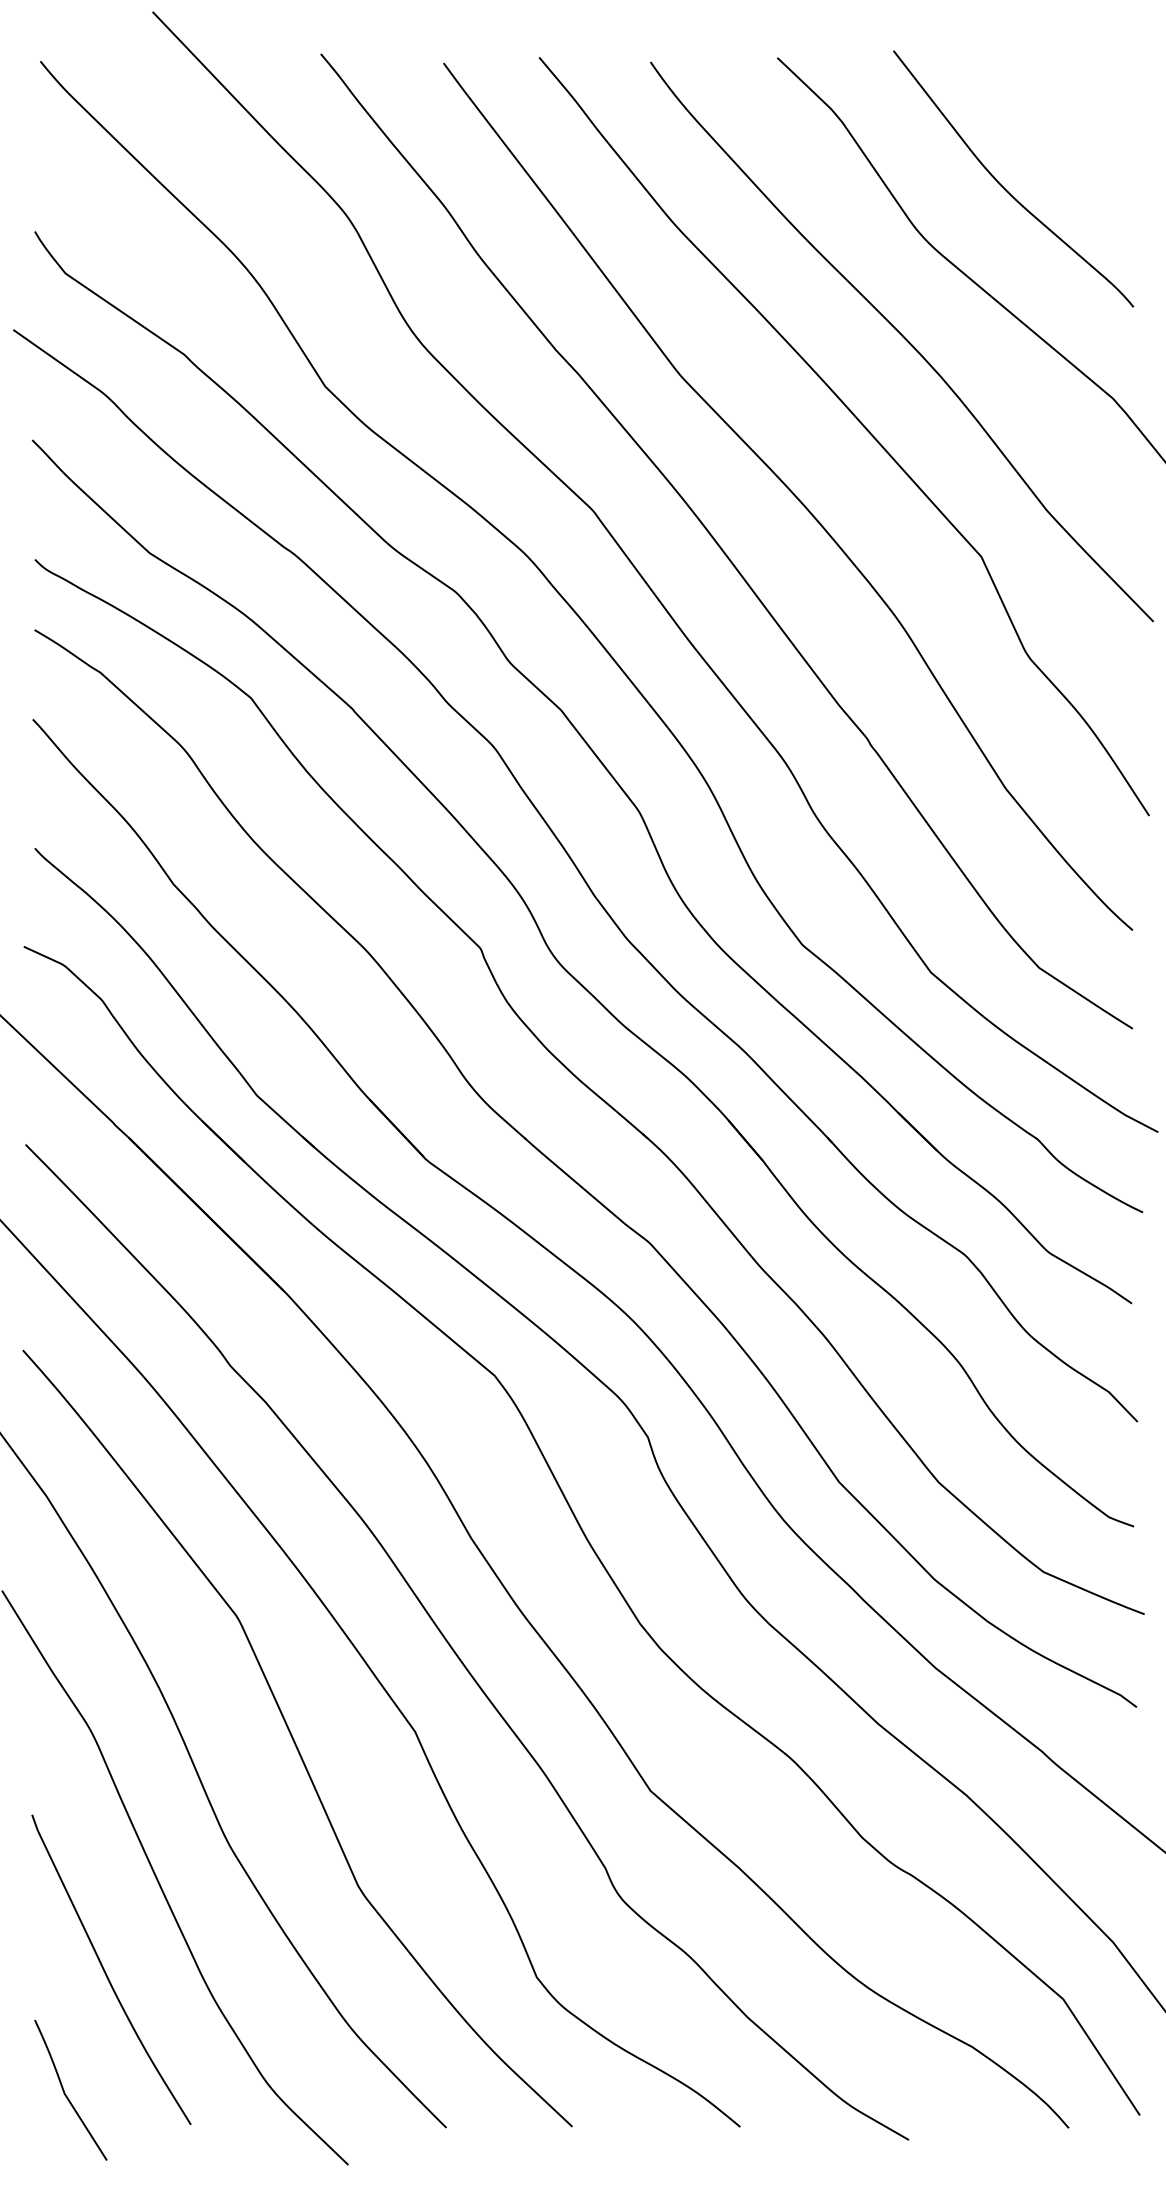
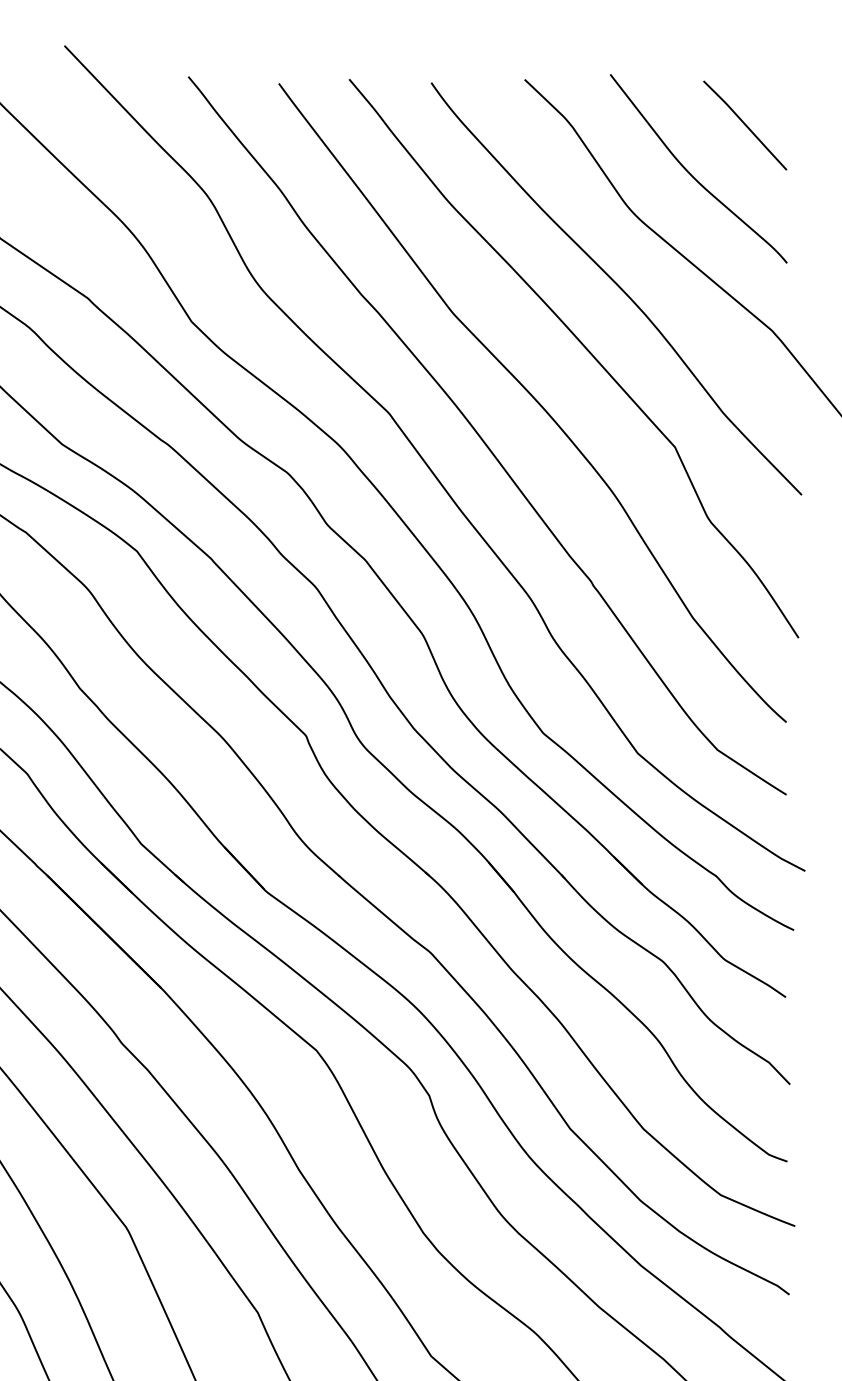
curve: (1076, 120) -> (745, 125), added

